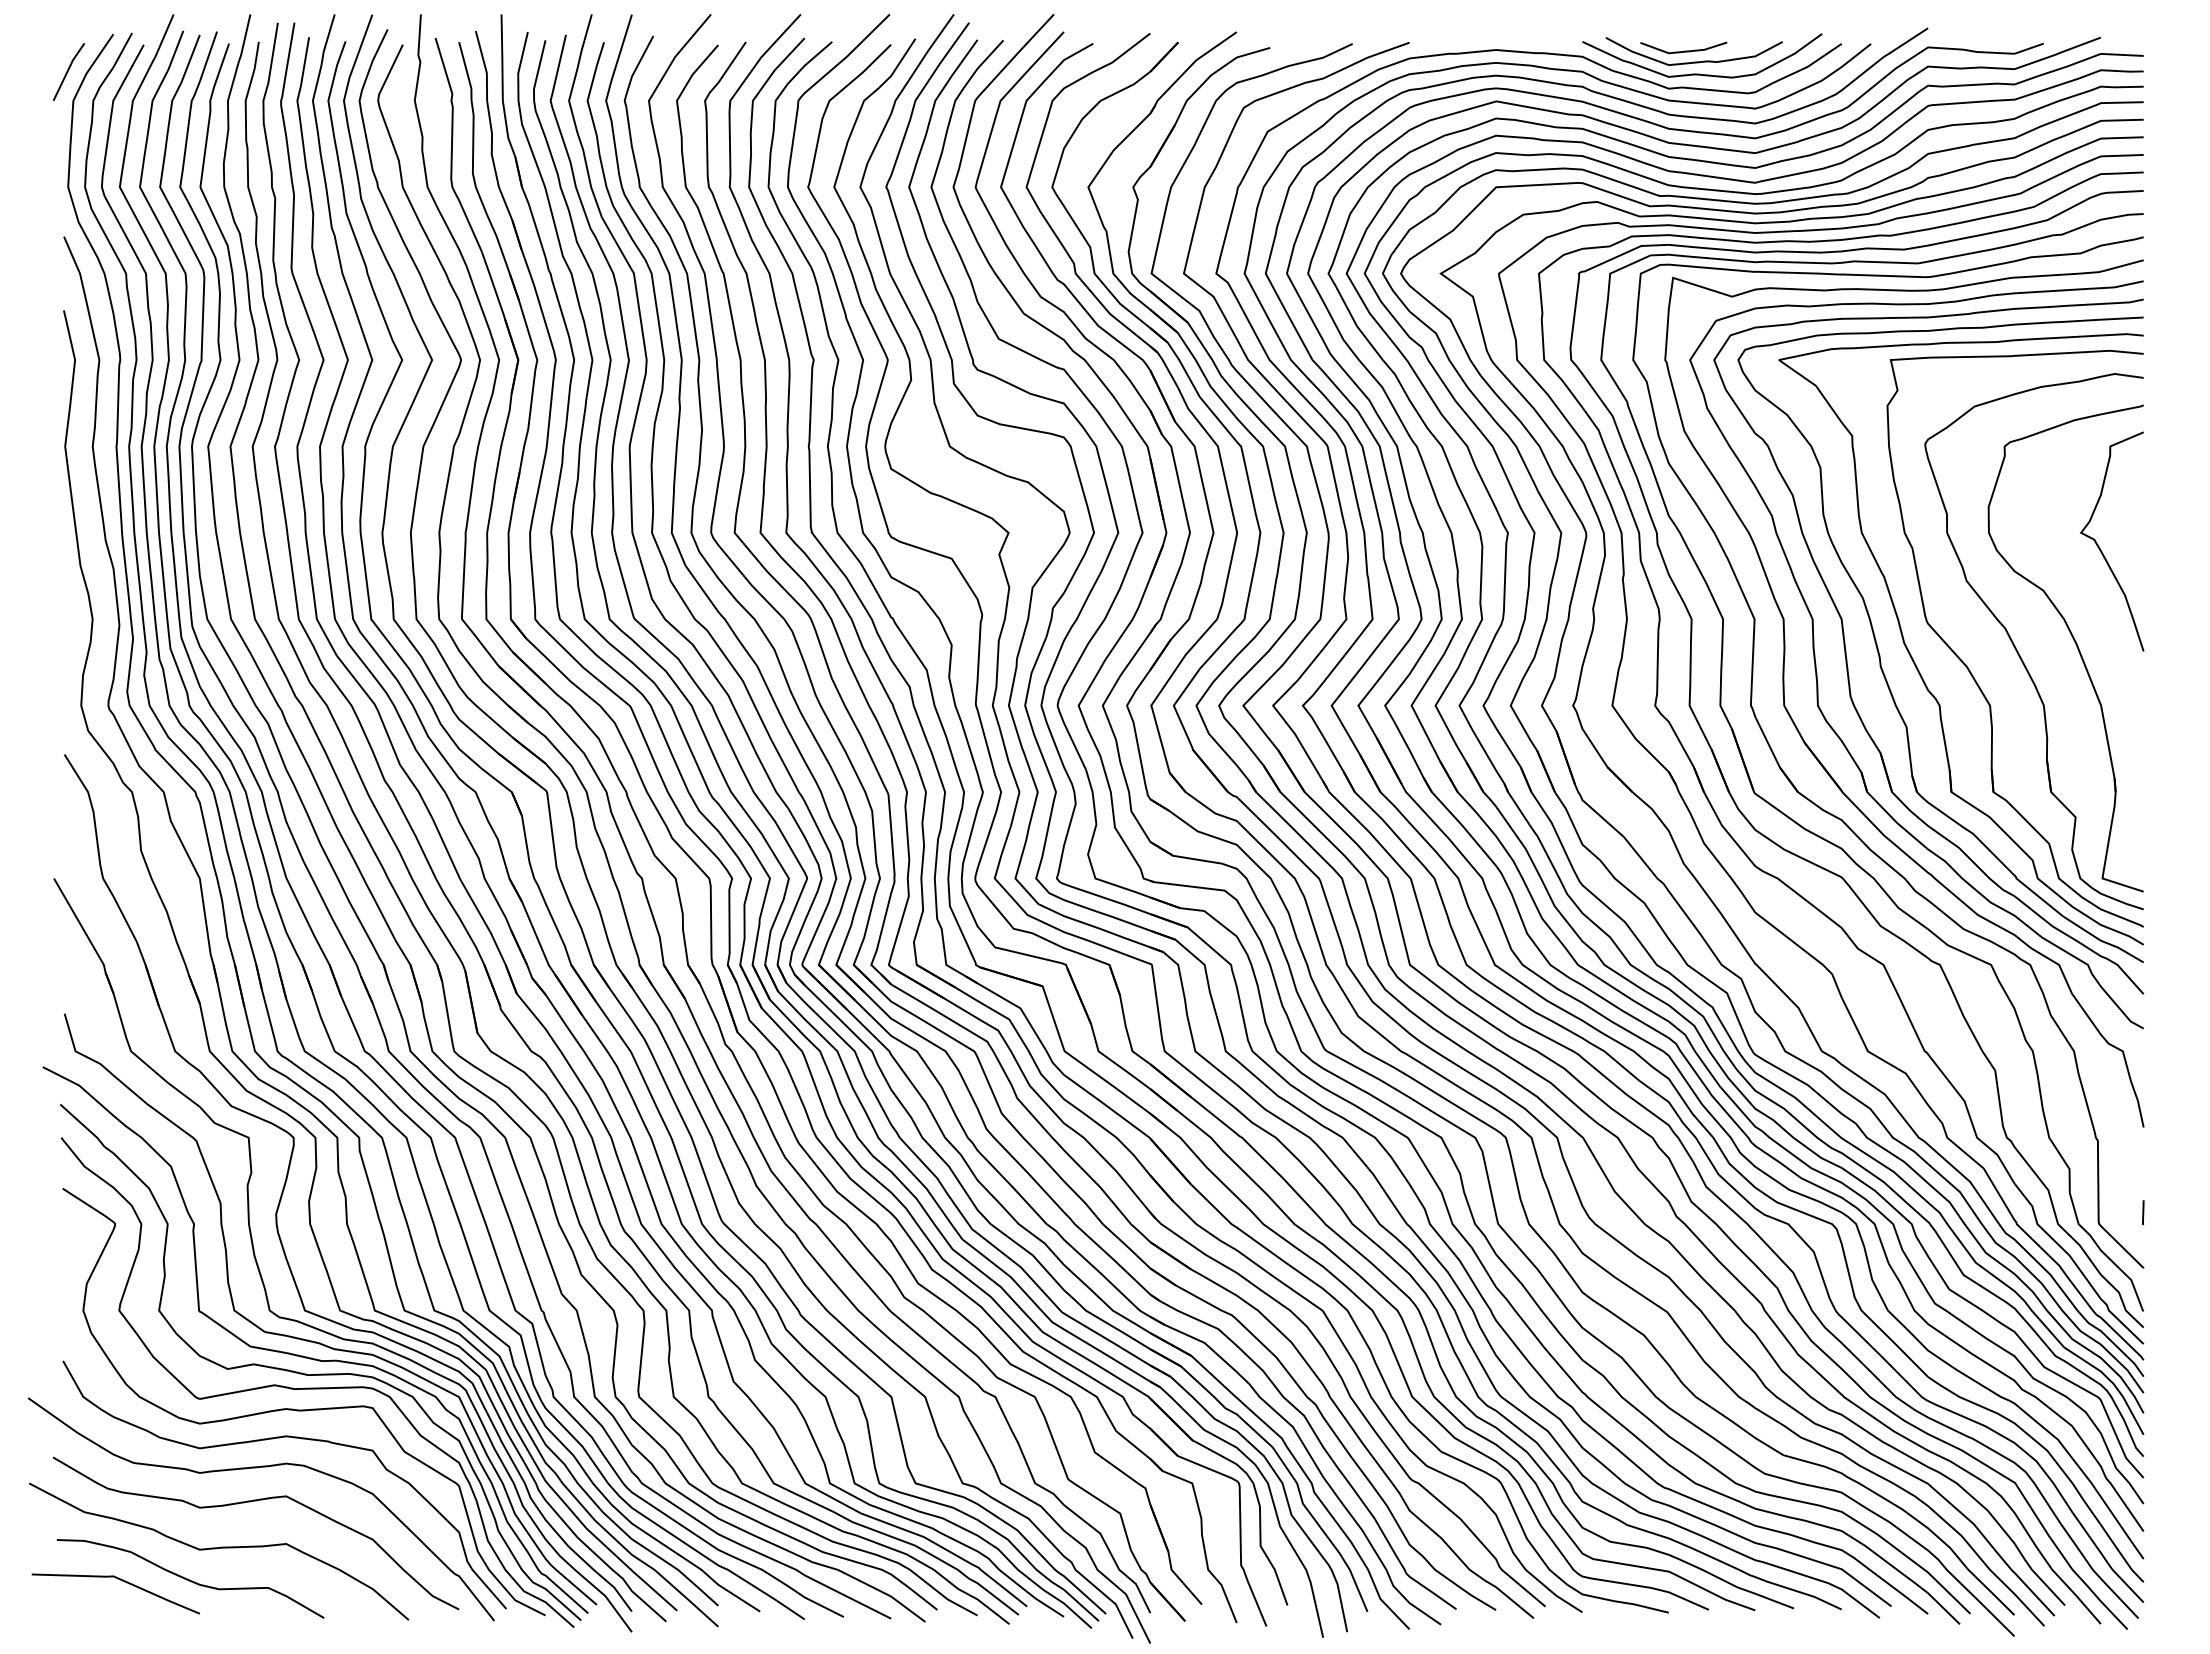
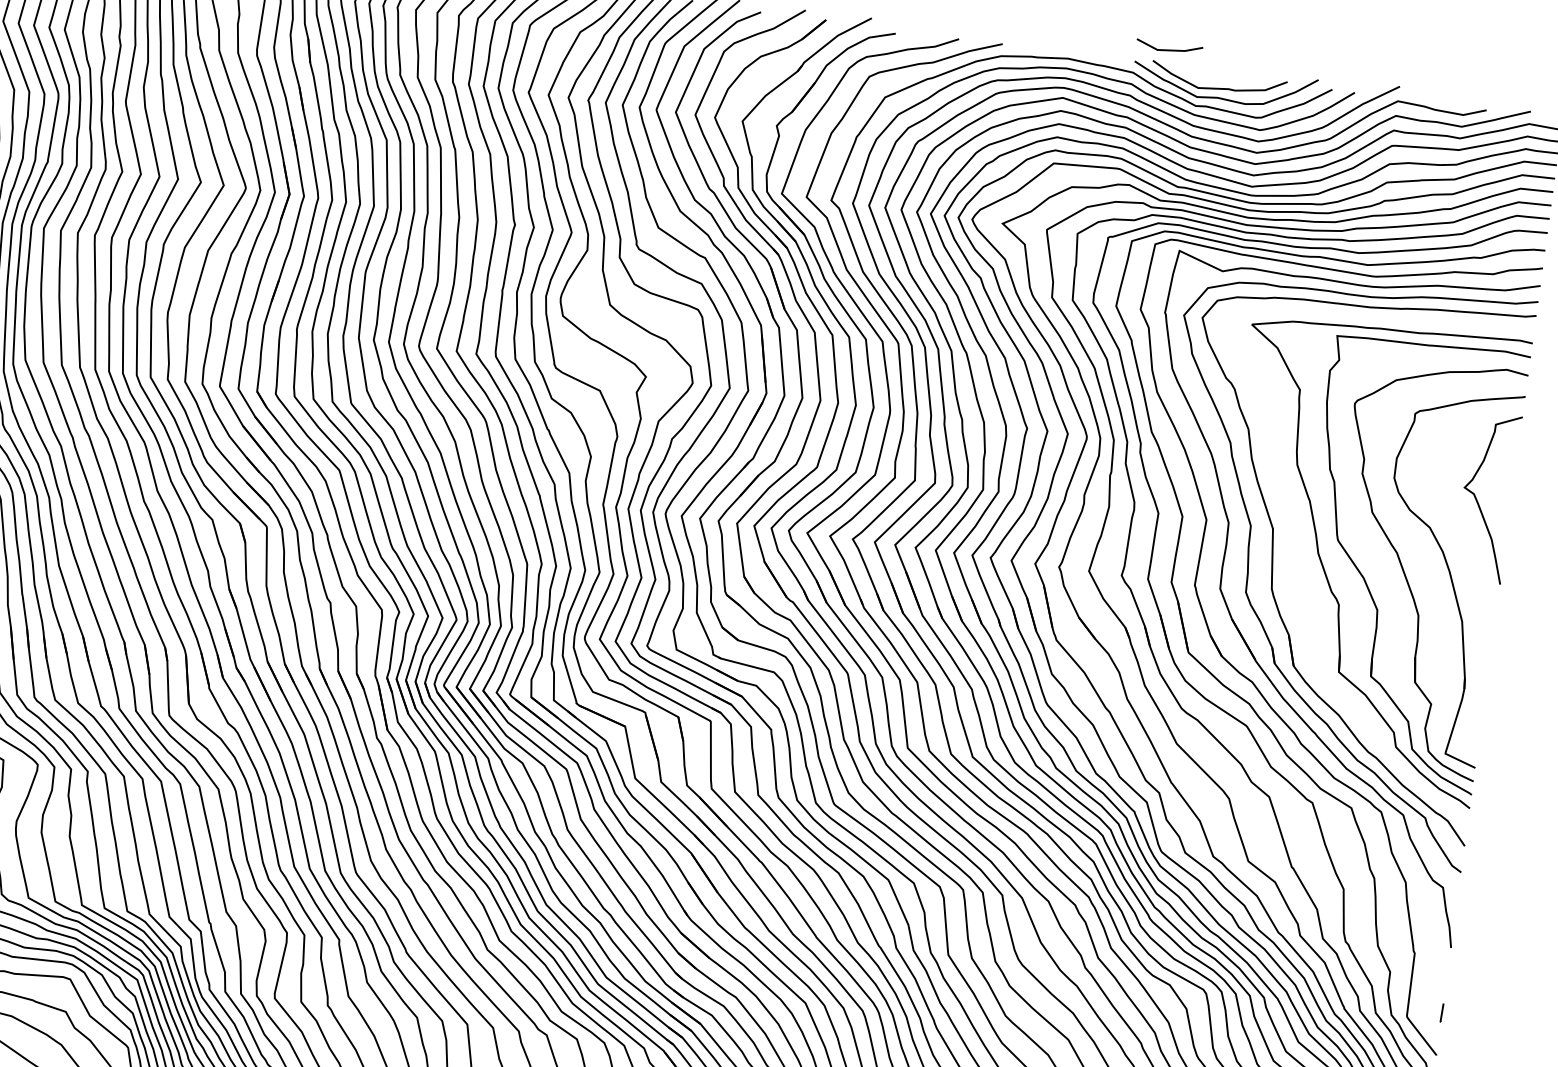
line: (1684, 50) -> (1169, 49), moved
part: (1880, 655) -> (1298, 560), removed

